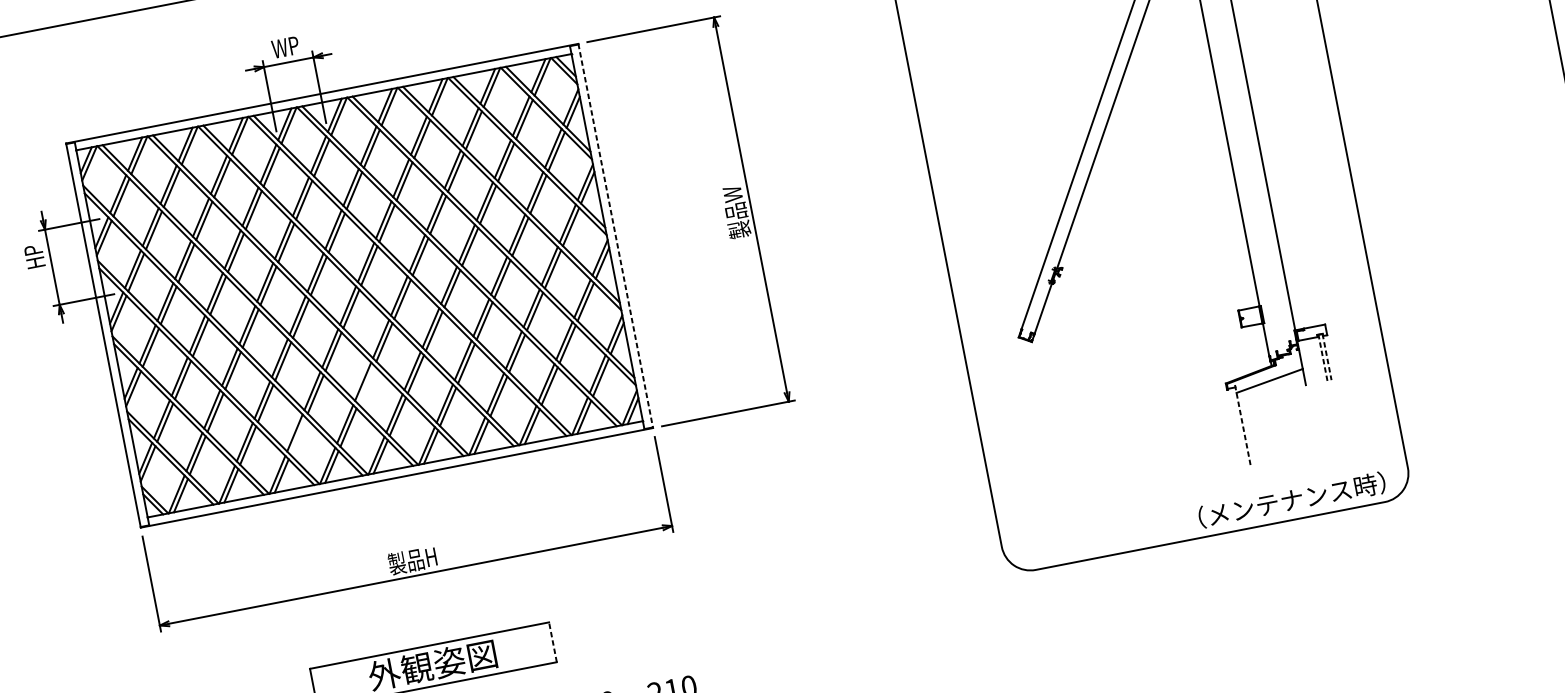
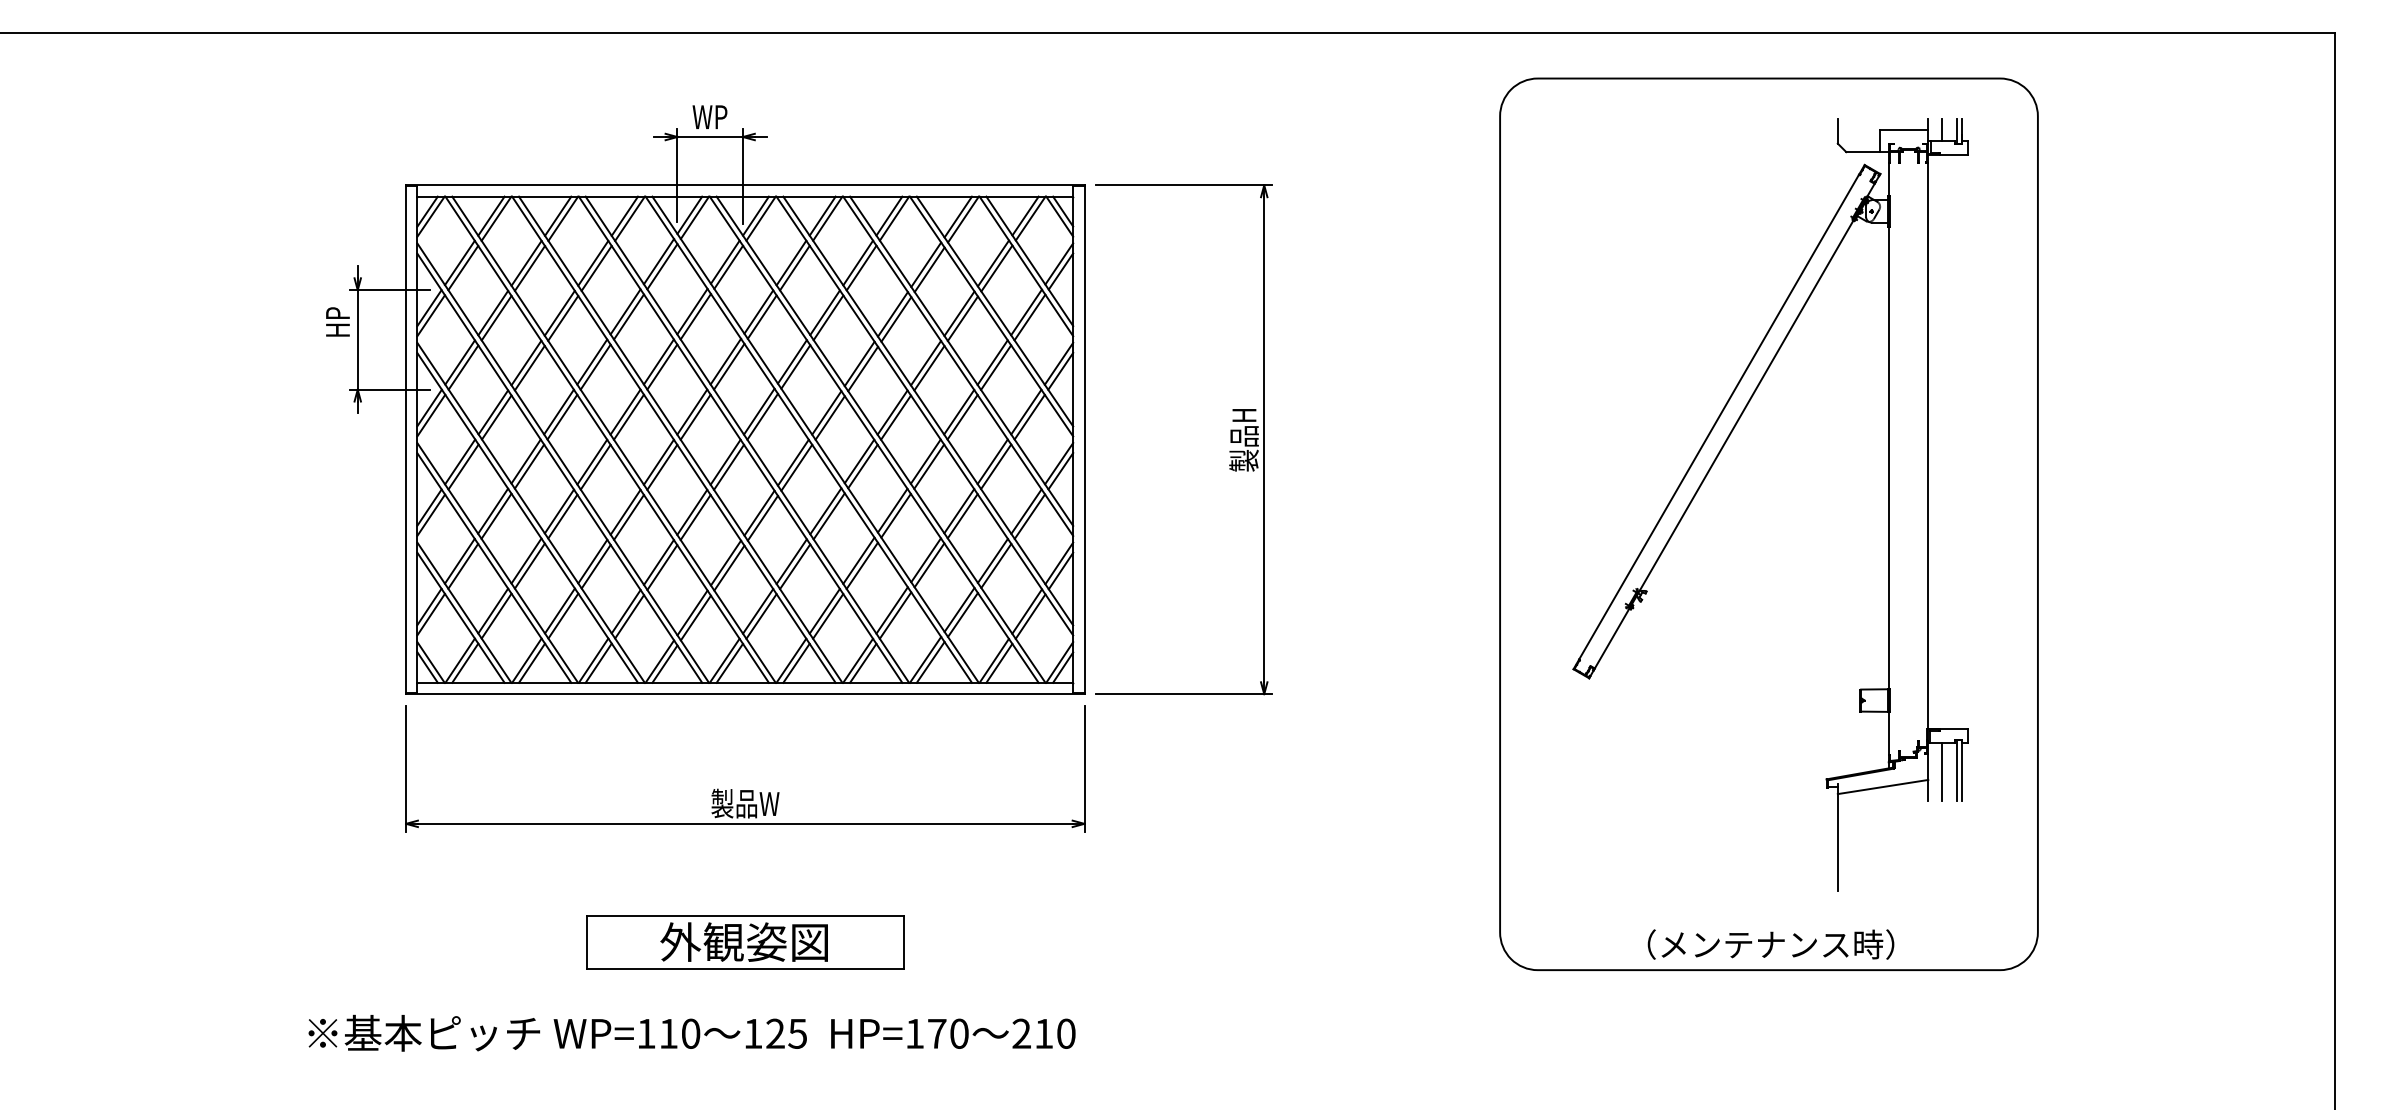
text: (735, 212) -> (1243, 439), 製品W -> 製品H
line: (615, 236) -> (1084, 440), dashed -> solid
line: (1327, 356) -> (1962, 770), dashed -> solid
line: (1322, 357) -> (1956, 770), dashed -> solid
line: (1312, 360) -> (1942, 771), added
line: (366, 384) -> (729, 567), added
line: (1242, 425) -> (1837, 837), dashed -> solid
line: (298, 436) -> (629, 616), added
text: (1291, 500) -> (1770, 944), moved
text: (413, 560) -> (745, 803), 製品H -> 製品W
line: (552, 642) -> (903, 942), dashed -> solid

